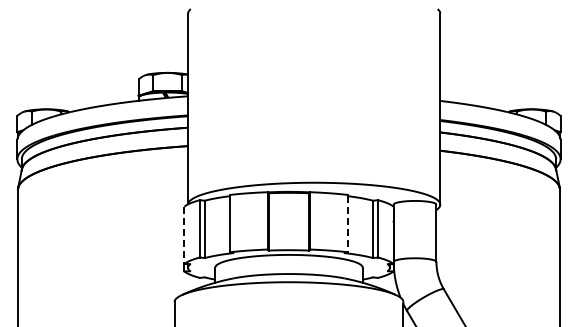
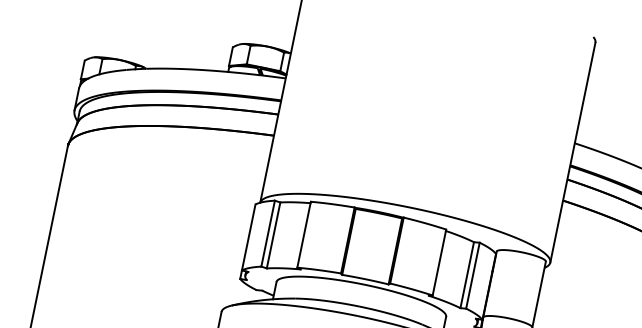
line: (347, 224) -> (438, 263), dashed -> solid
line: (184, 235) -> (248, 237), dashed -> solid

